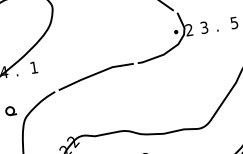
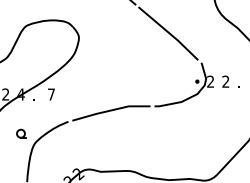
text: (203, 27) -> (225, 81), 3 -> 2
text: (34, 67) -> (51, 94), 1 -> 7

